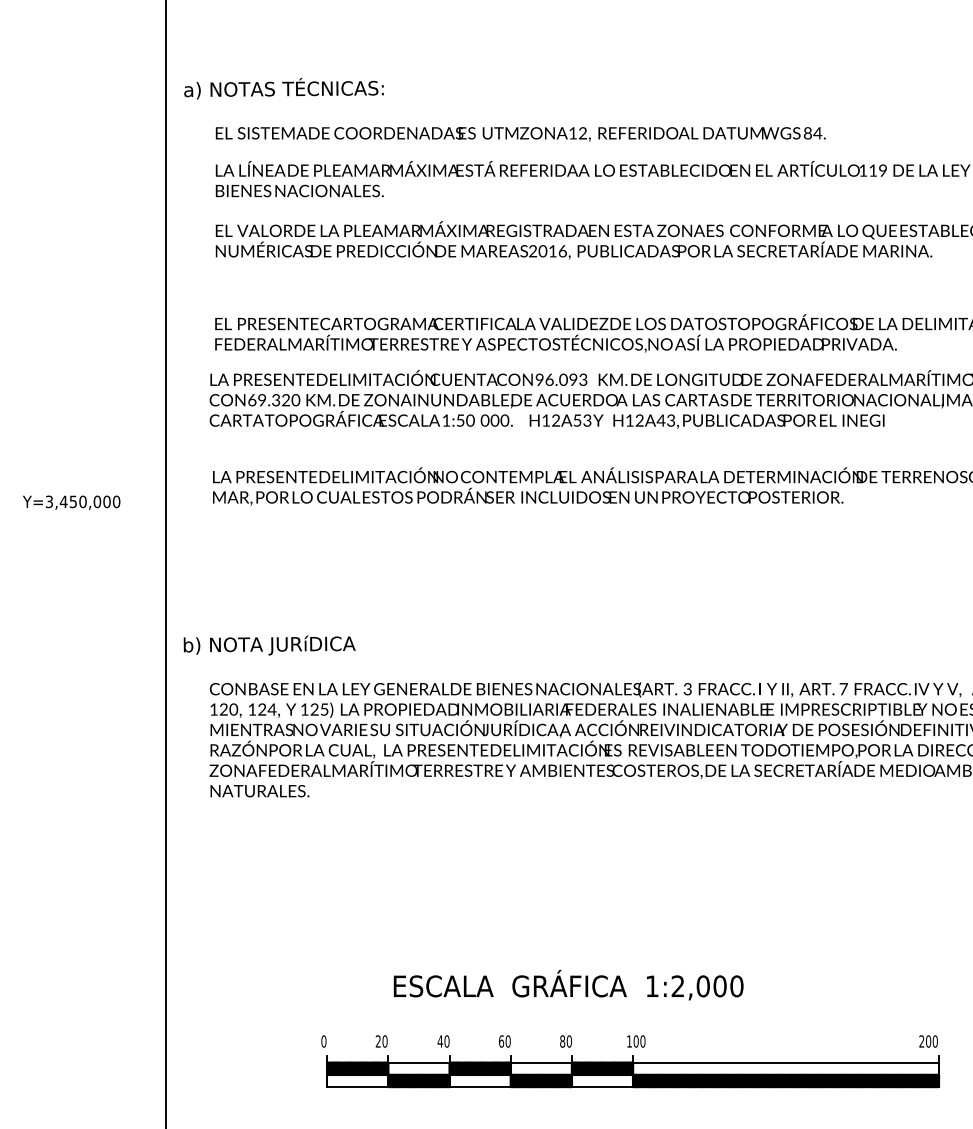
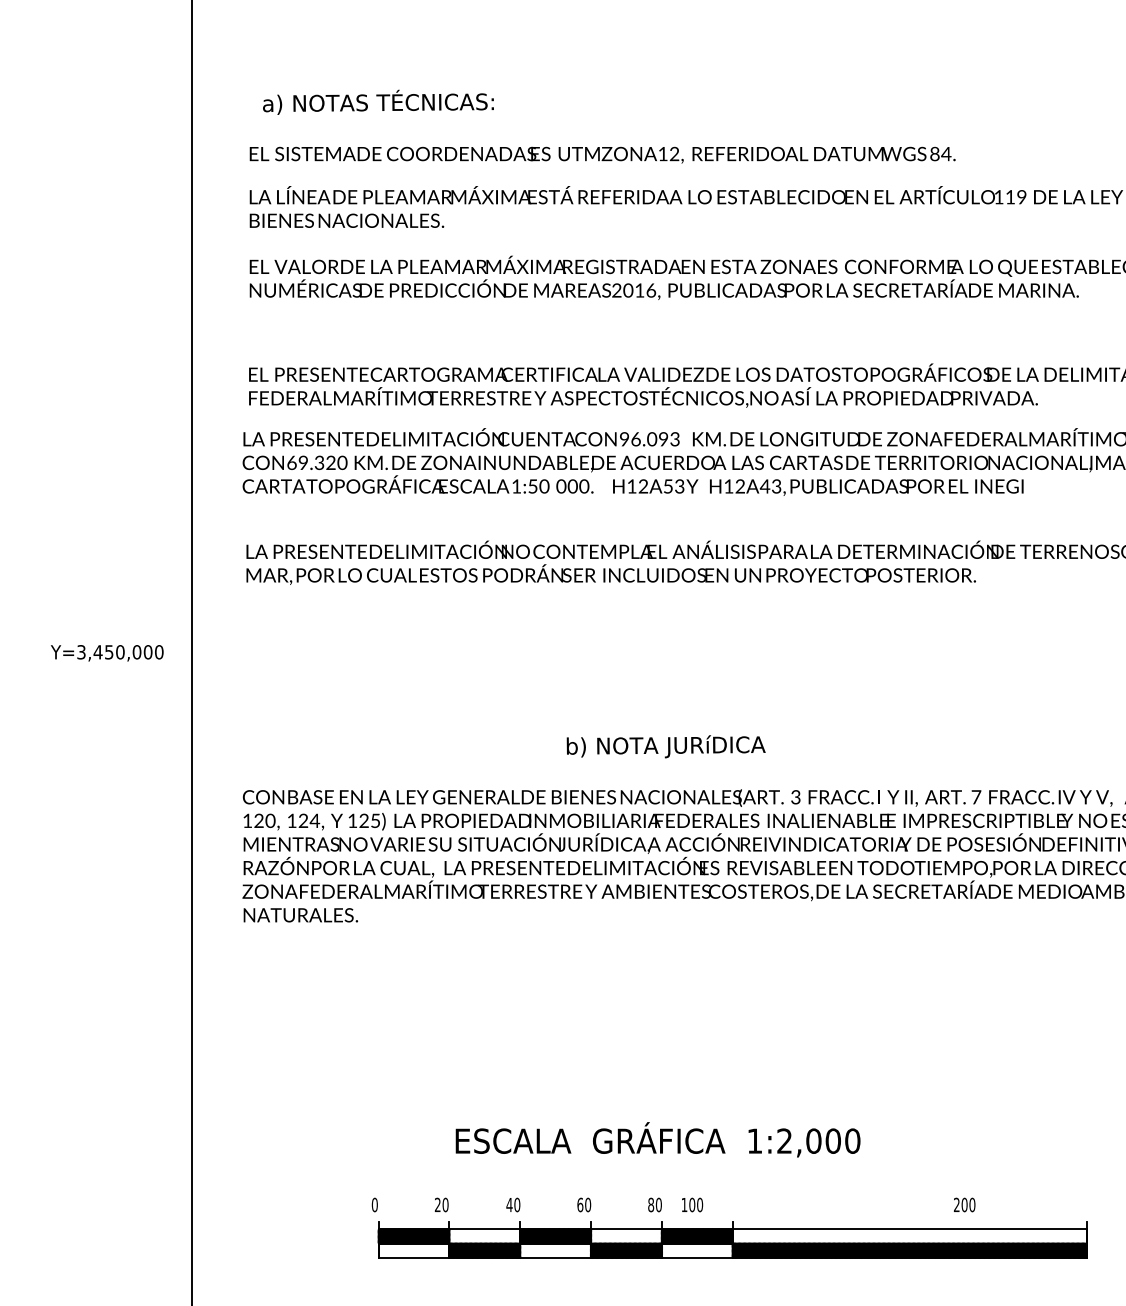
text: (283, 88) -> (377, 102), moved
text: (71, 502) -> (107, 653), moved
text: (269, 645) -> (665, 746), moved
text: (636, 1041) -> (692, 1204), moved
text: (928, 1041) -> (964, 1204), moved

